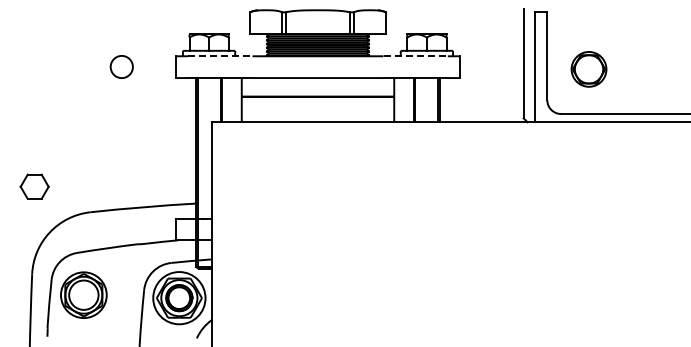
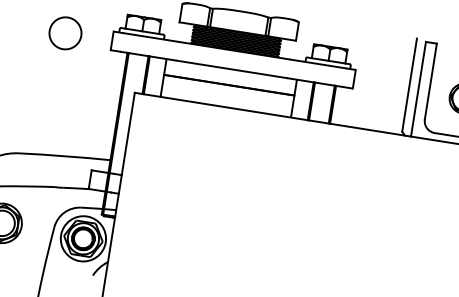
line: (220, 56) -> (151, 37), dashed -> solid
line: (416, 56) -> (318, 64), dashed -> solid
circle: (121, 66) -> (65, 32), size x1.67

